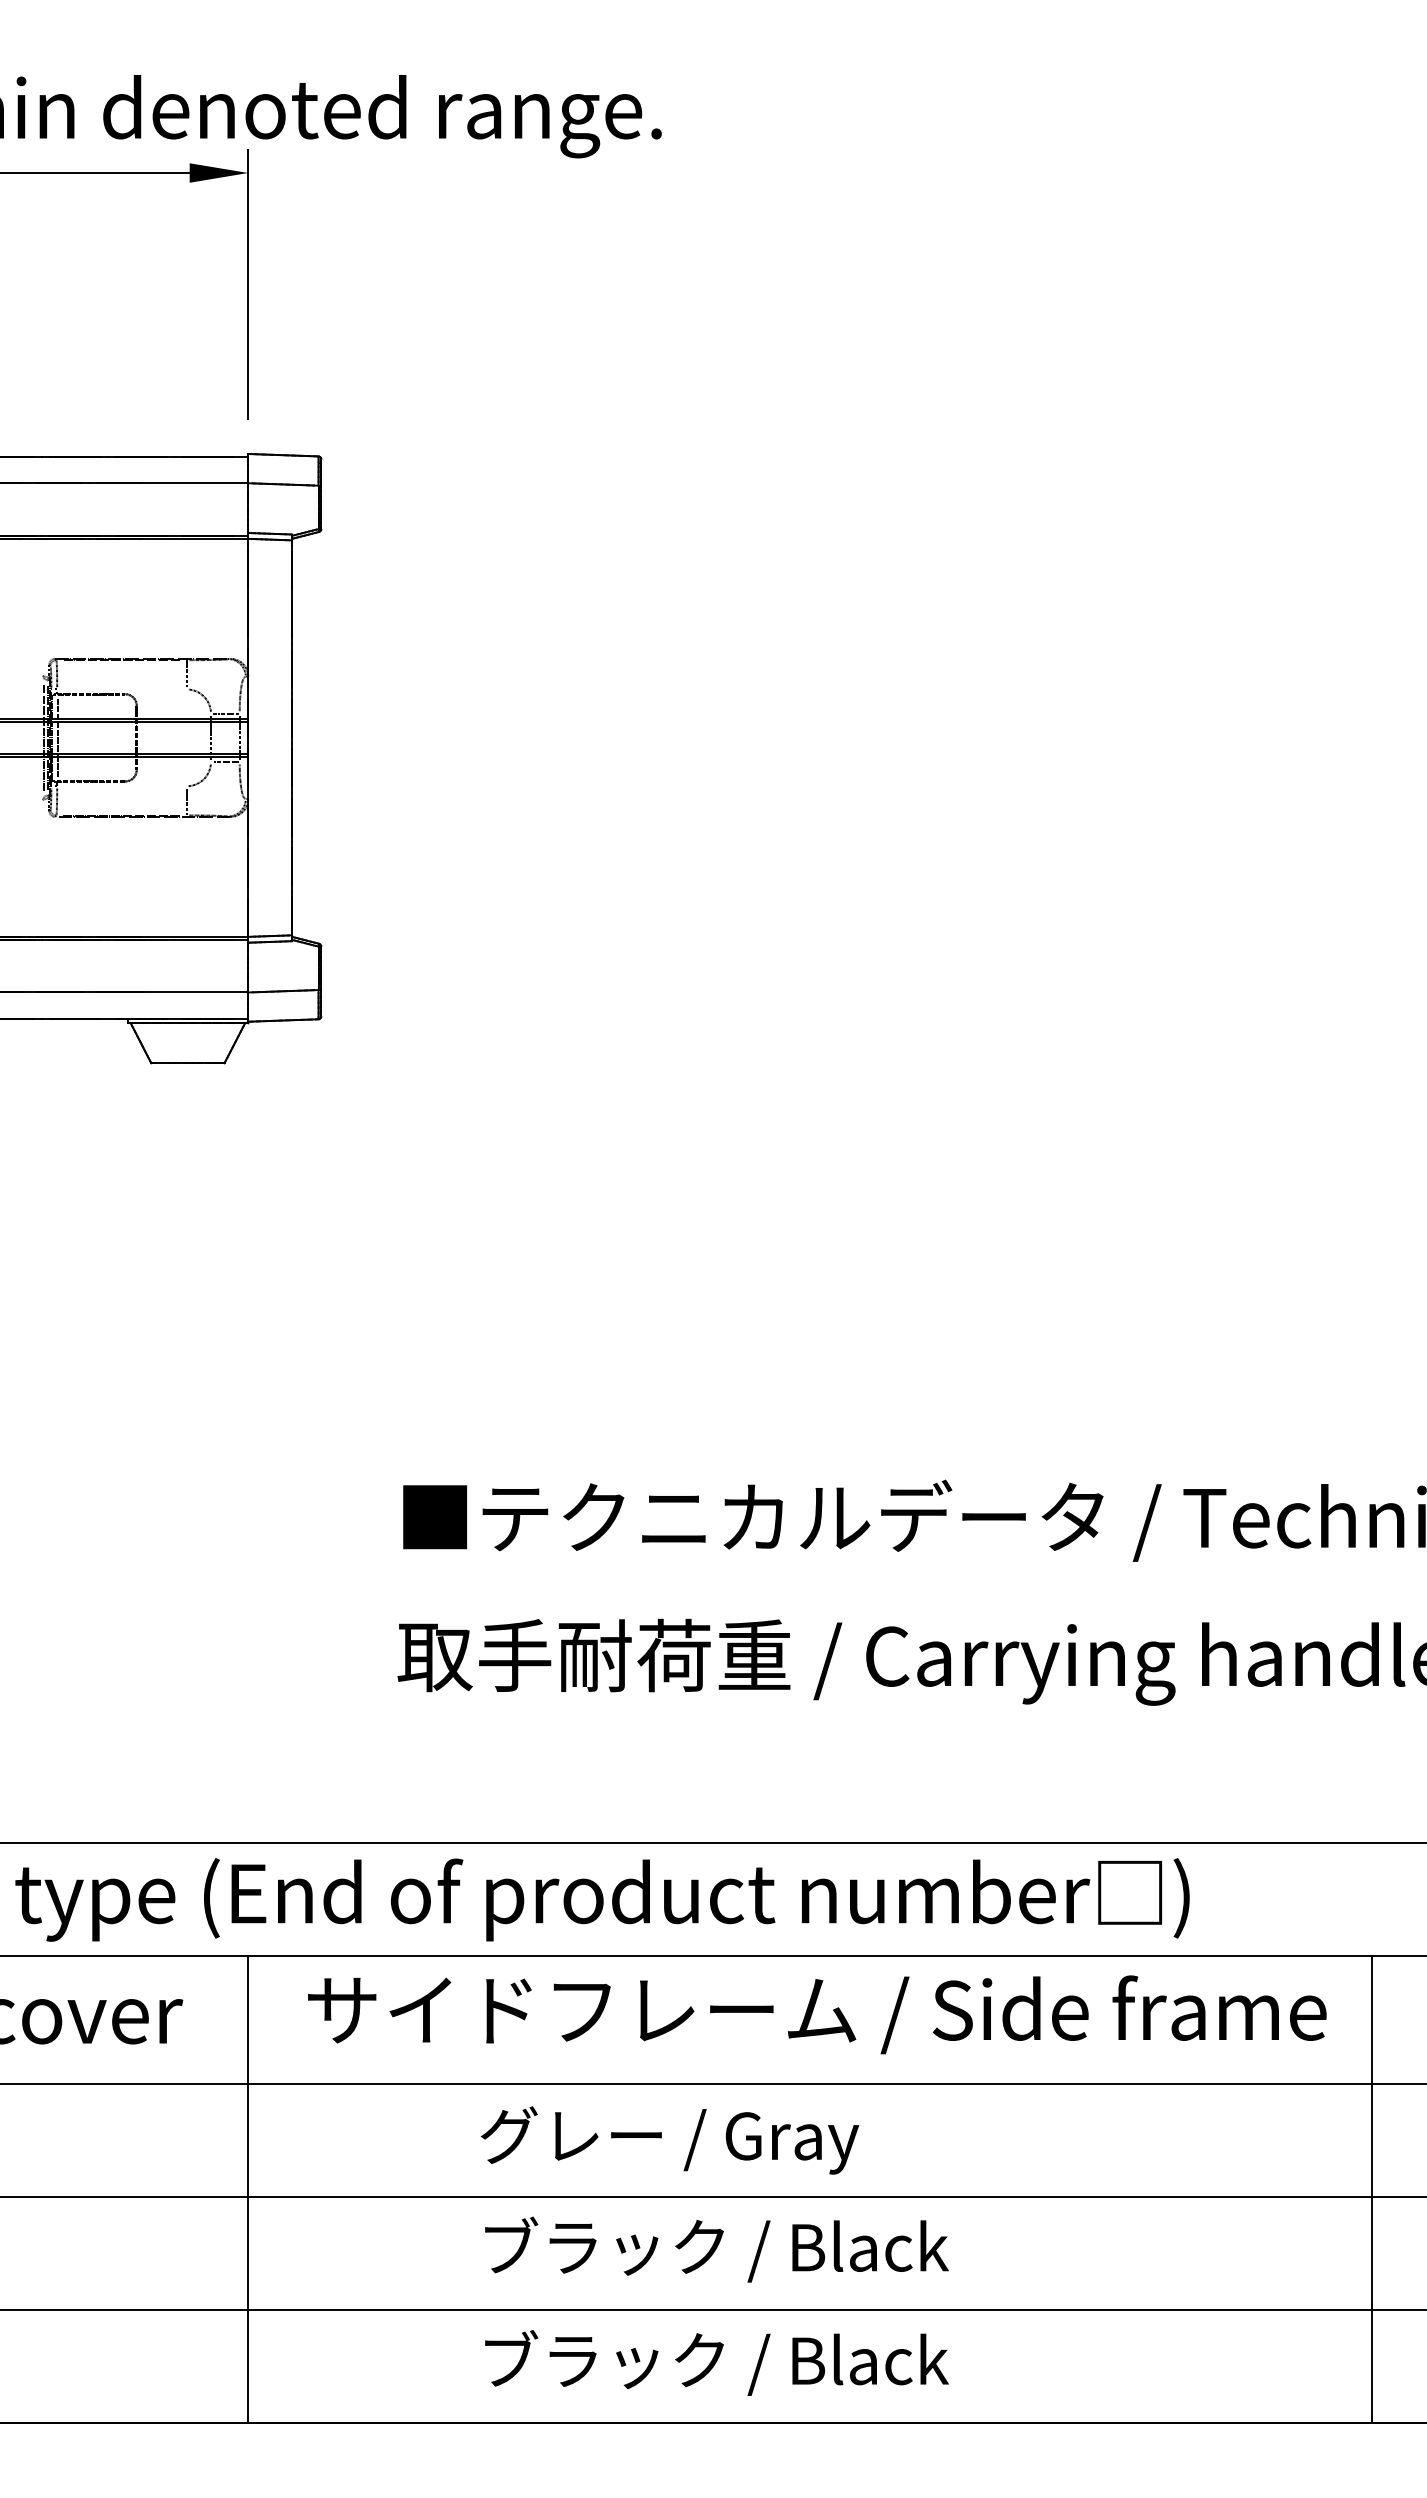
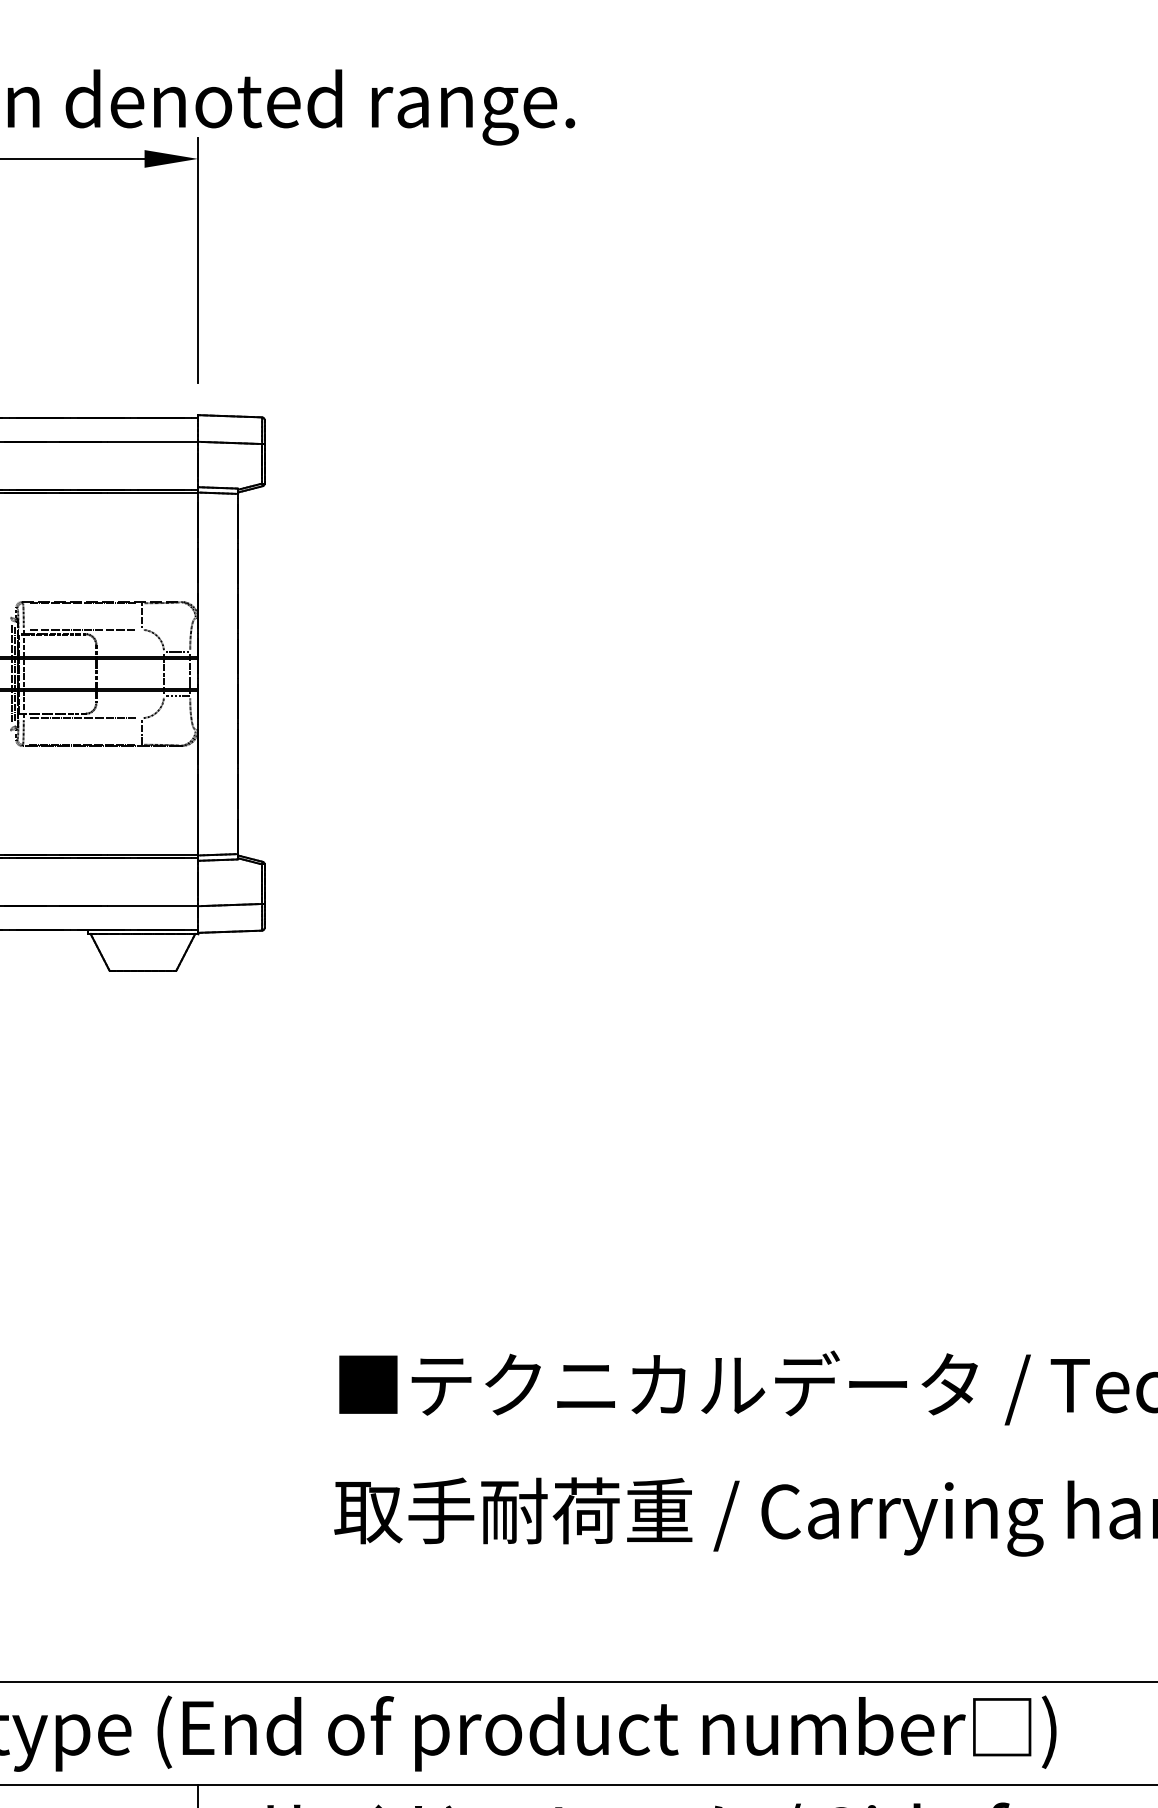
line: (121, 689) -> (82, 629), added
line: (121, 786) -> (82, 718), added

